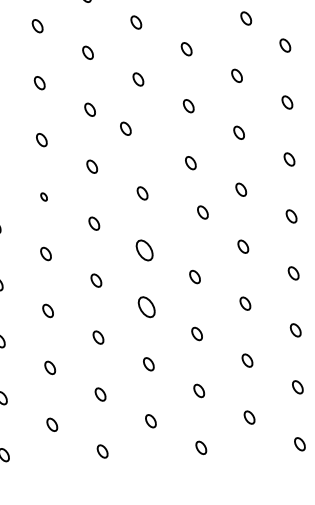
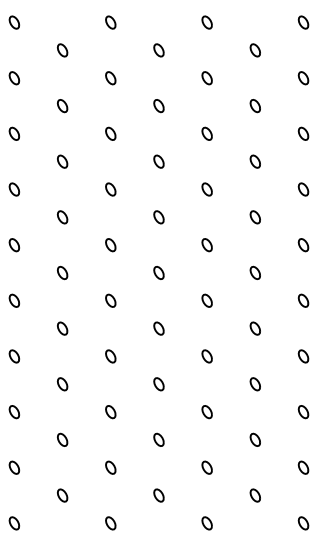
part: (245, 19) -> (254, 106), moved
part: (125, 128) -> (158, 217), moved
part: (43, 196) -> (62, 272), size x1.67
part: (202, 212) -> (206, 300), moved
part: (144, 250) -> (158, 328), size x0.62
part: (146, 307) -> (158, 384), size x0.62

